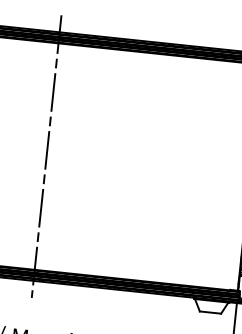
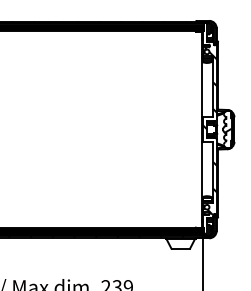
line: (46, 156) -> (25, 129), removed

